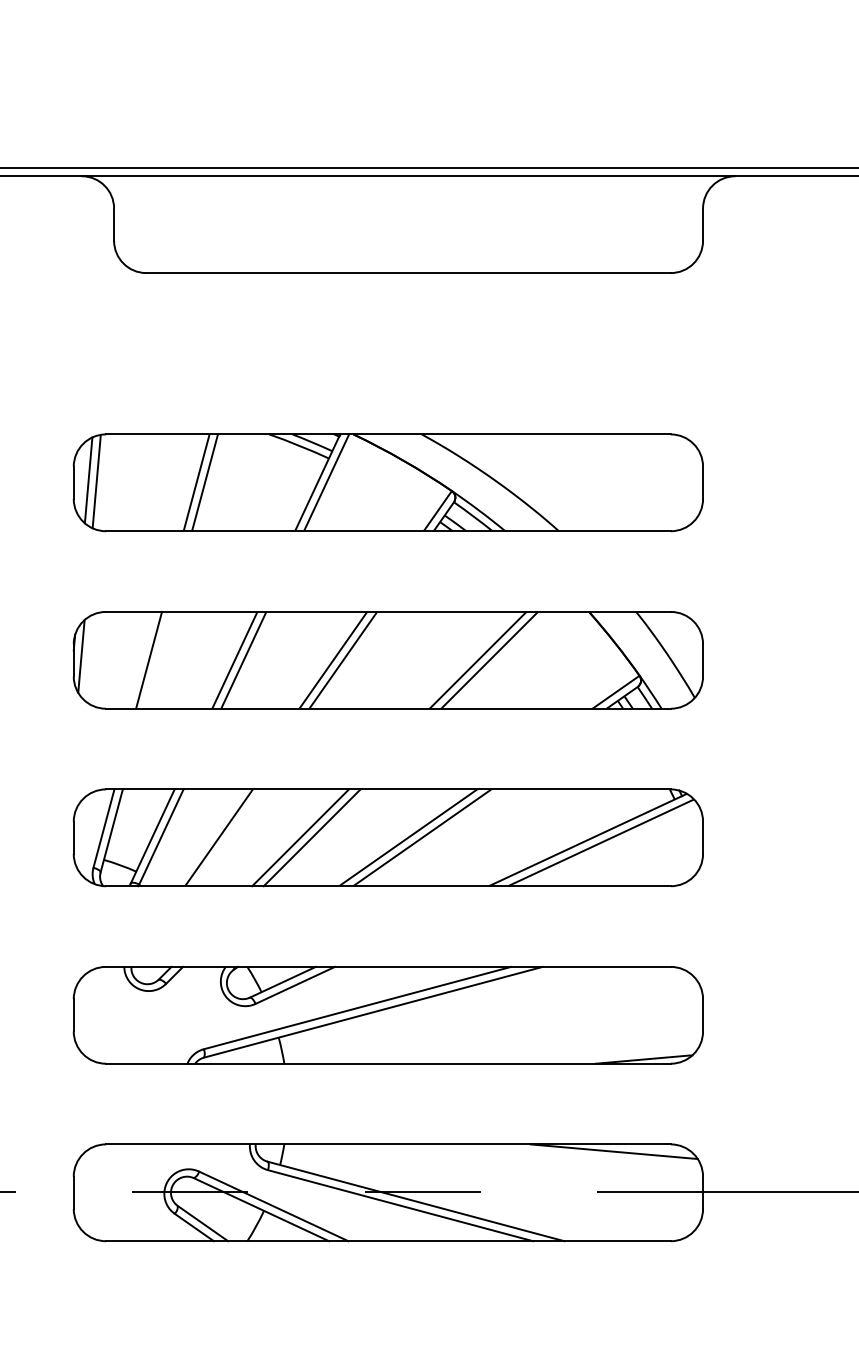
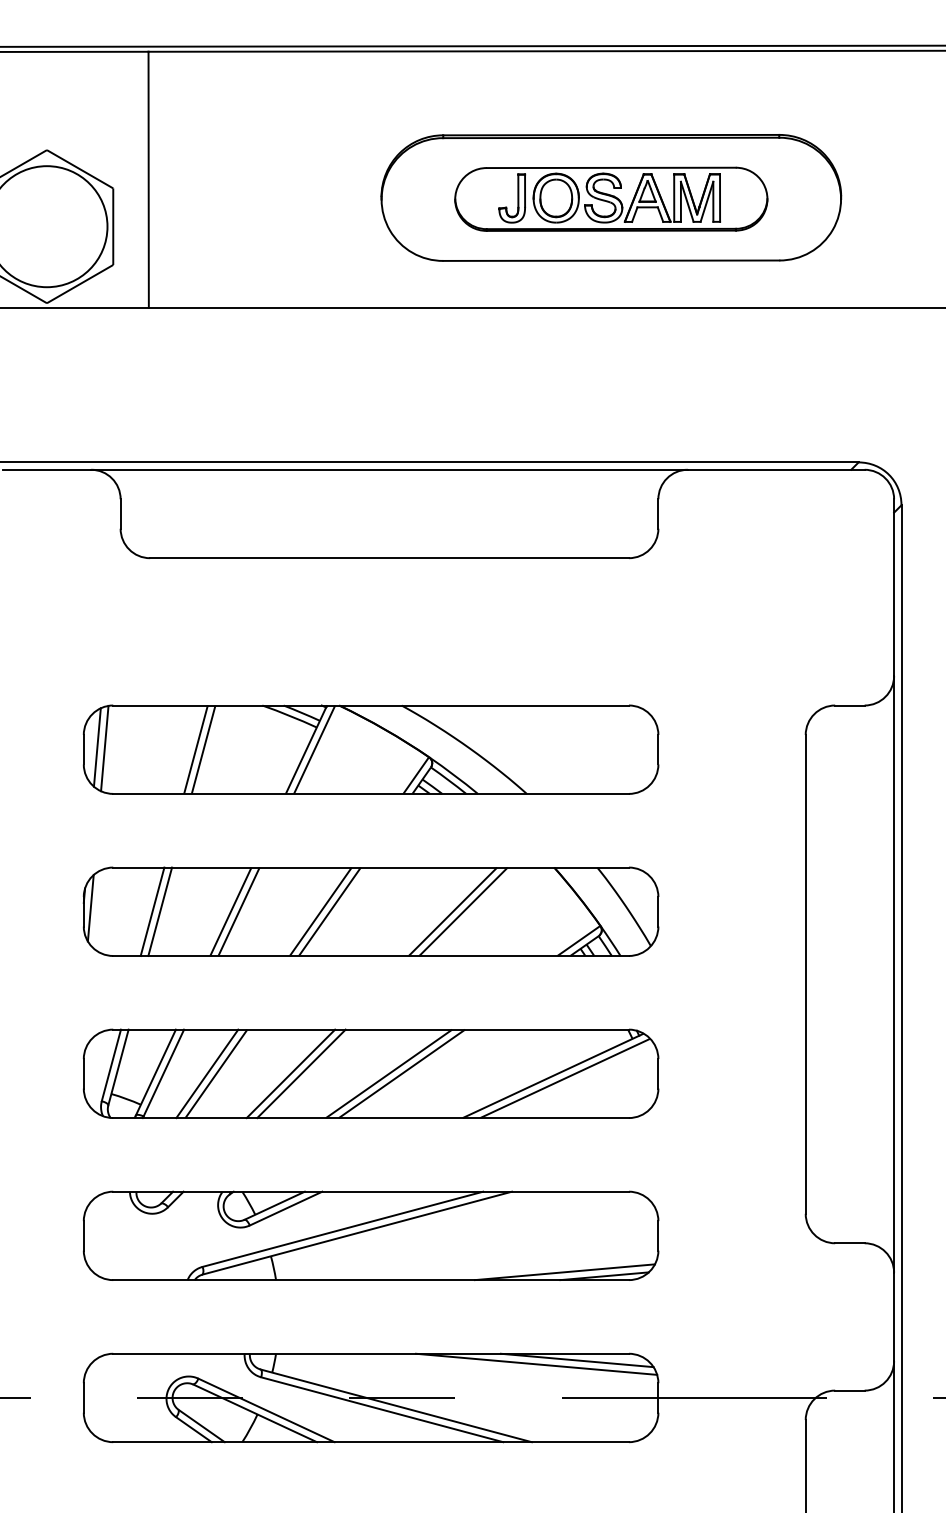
line: (157, 660) -> (160, 911), added
line: (209, 837) -> (207, 1073), added
line: (600, 1055) -> (564, 1272), added
line: (569, 1155) -> (536, 1363), added

